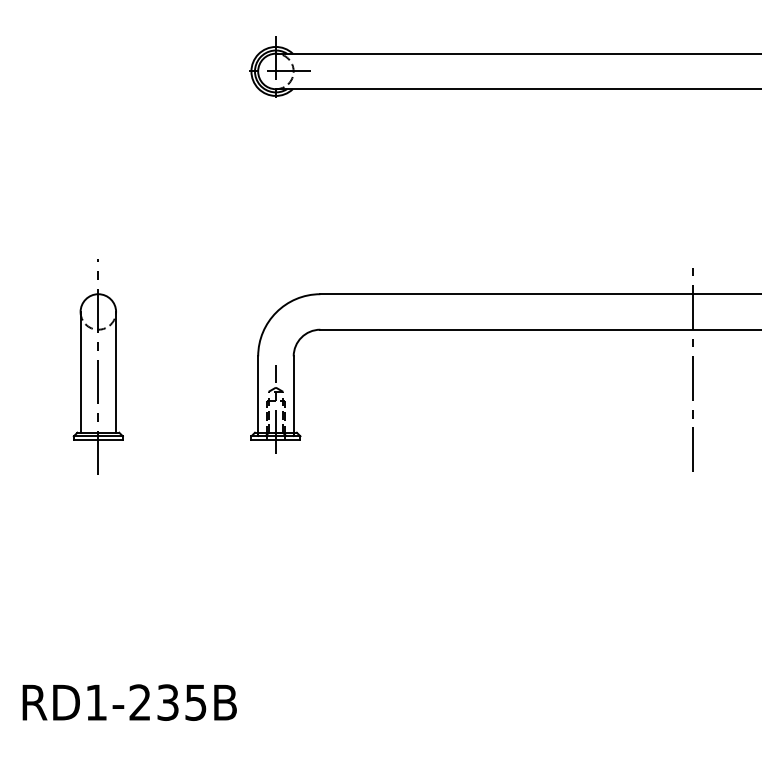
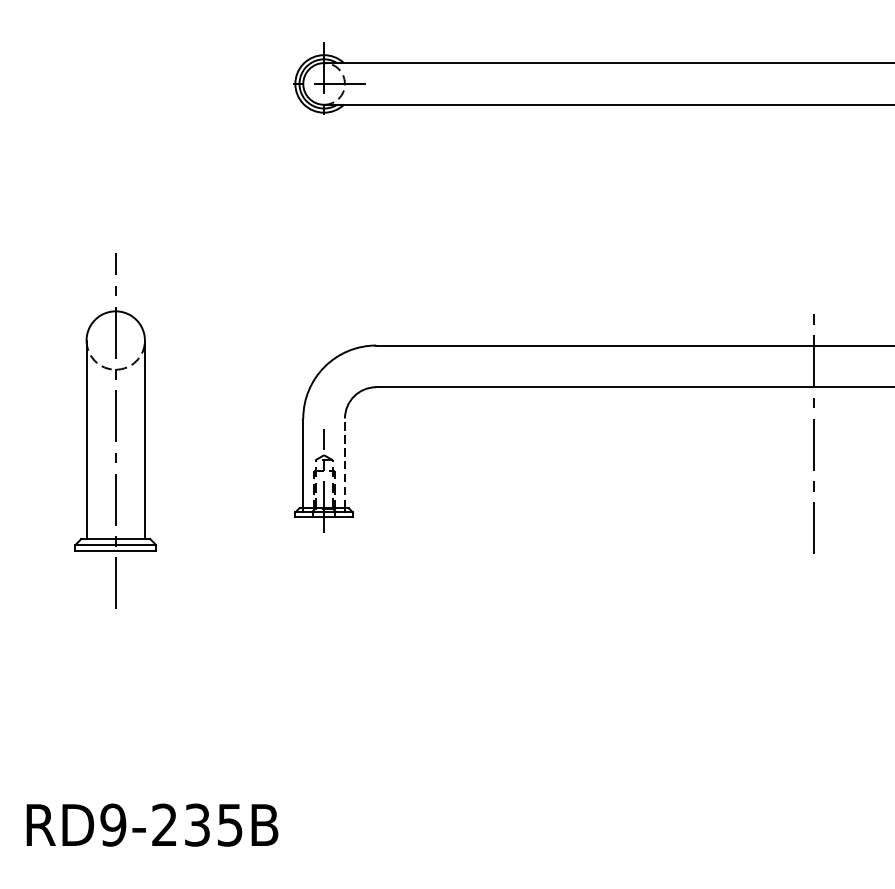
part: (97, 366) -> (114, 430), size x1.4
line: (293, 394) -> (344, 463), solid -> dashed
text: (96, 702) -> (113, 824), RD1-235B -> RD9-235B

